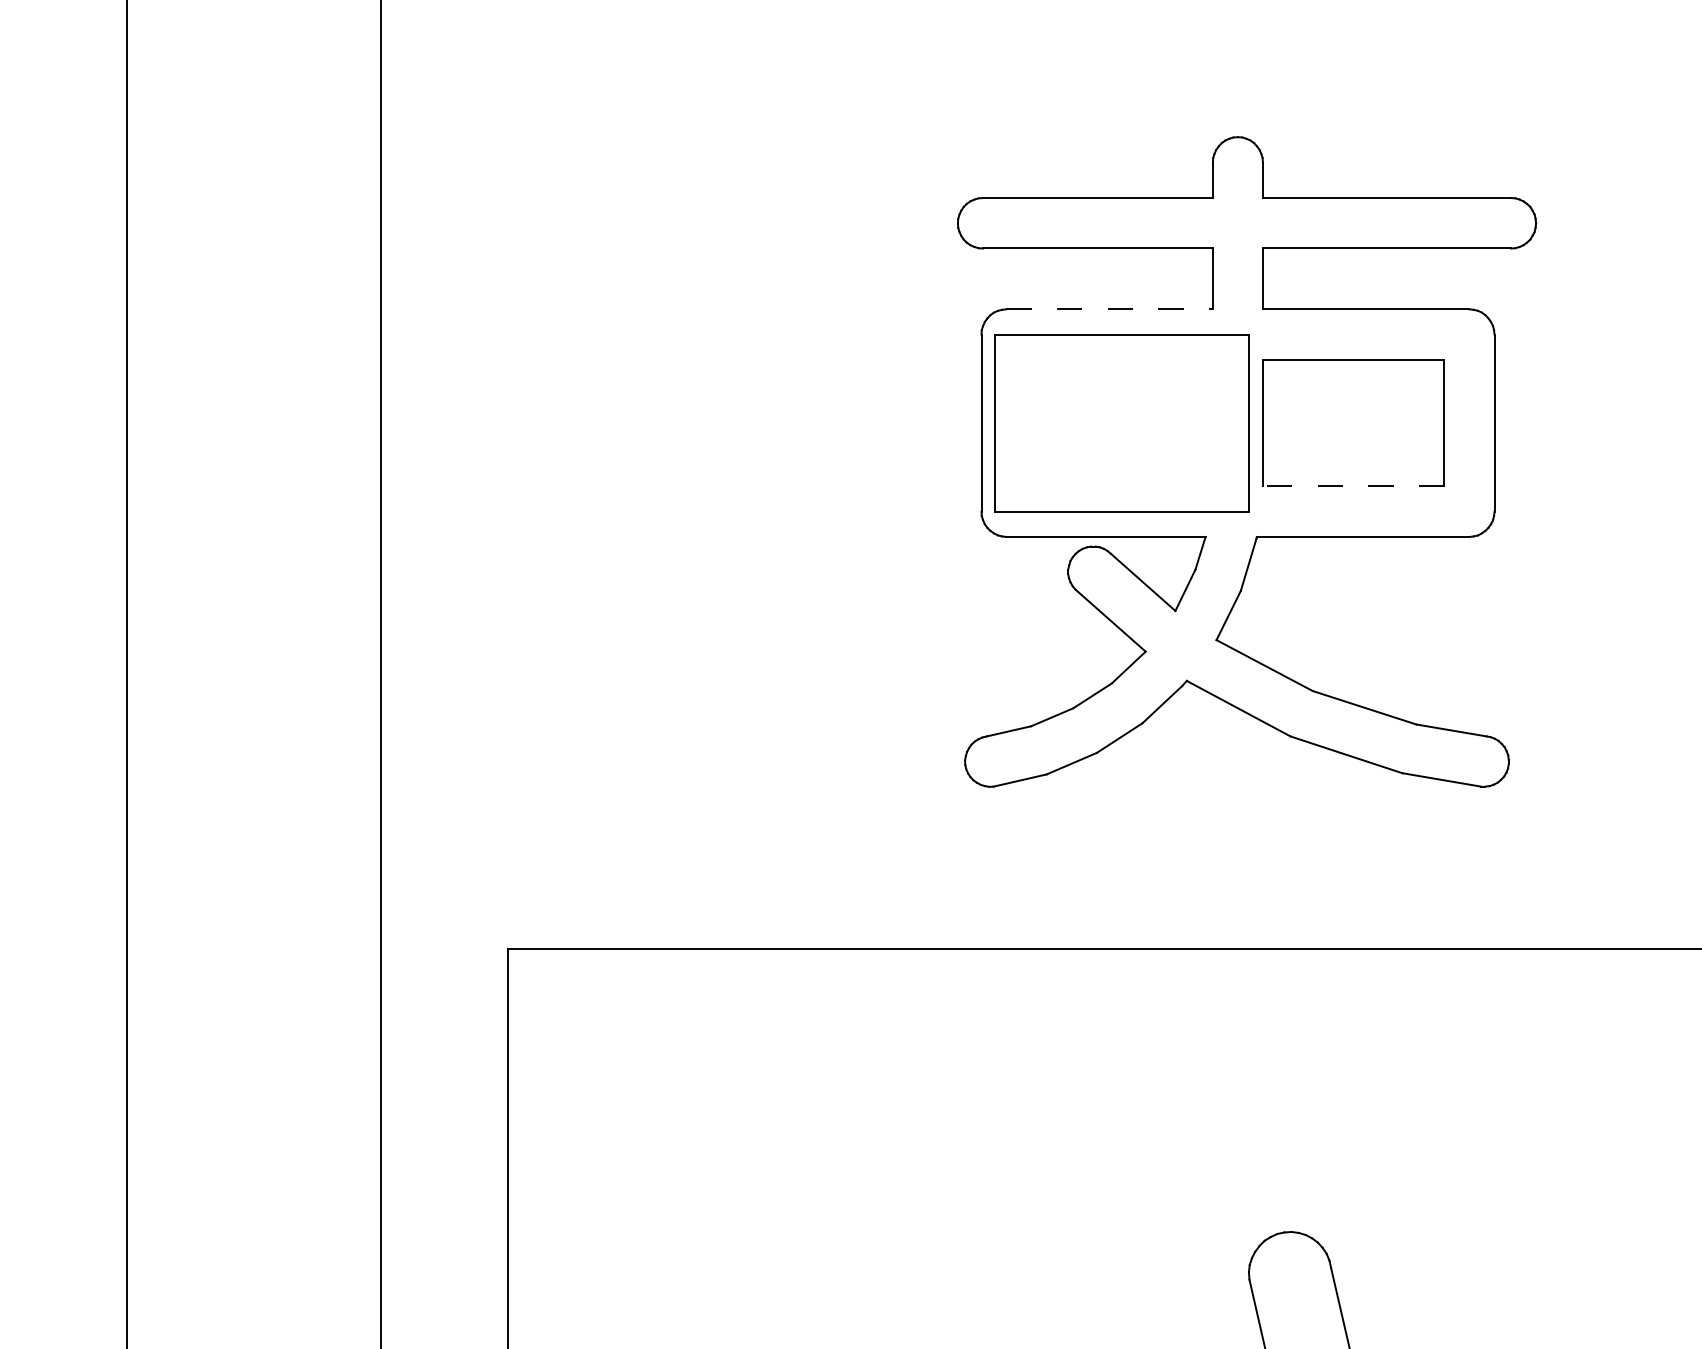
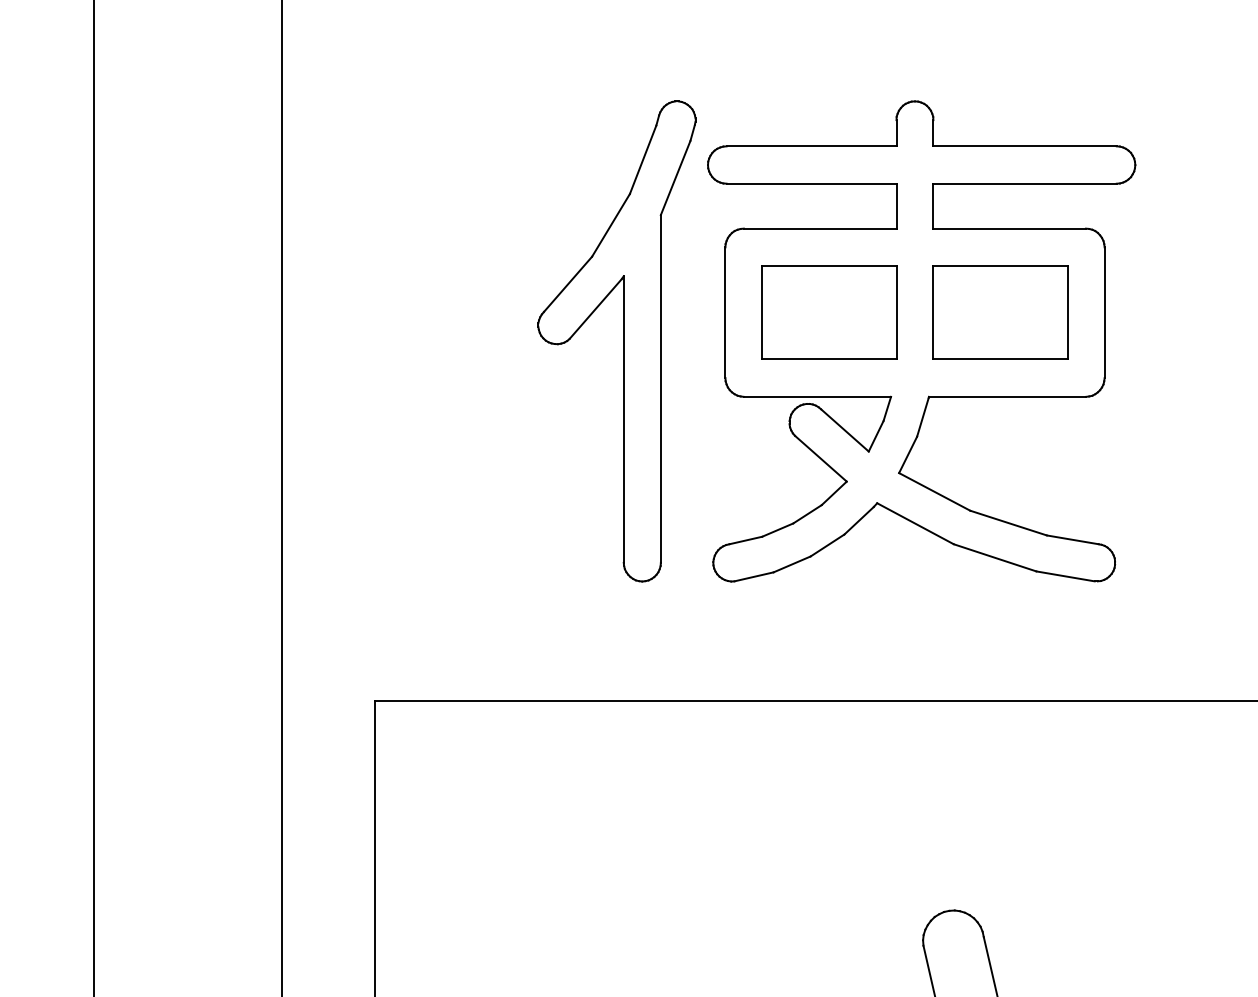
line: (1110, 309) -> (820, 228), dashed -> solid
part: (1122, 422) -> (829, 312), size x0.71
part: (843, 462) -> (623, 341), added
line: (1352, 486) -> (999, 359), dashed -> solid

